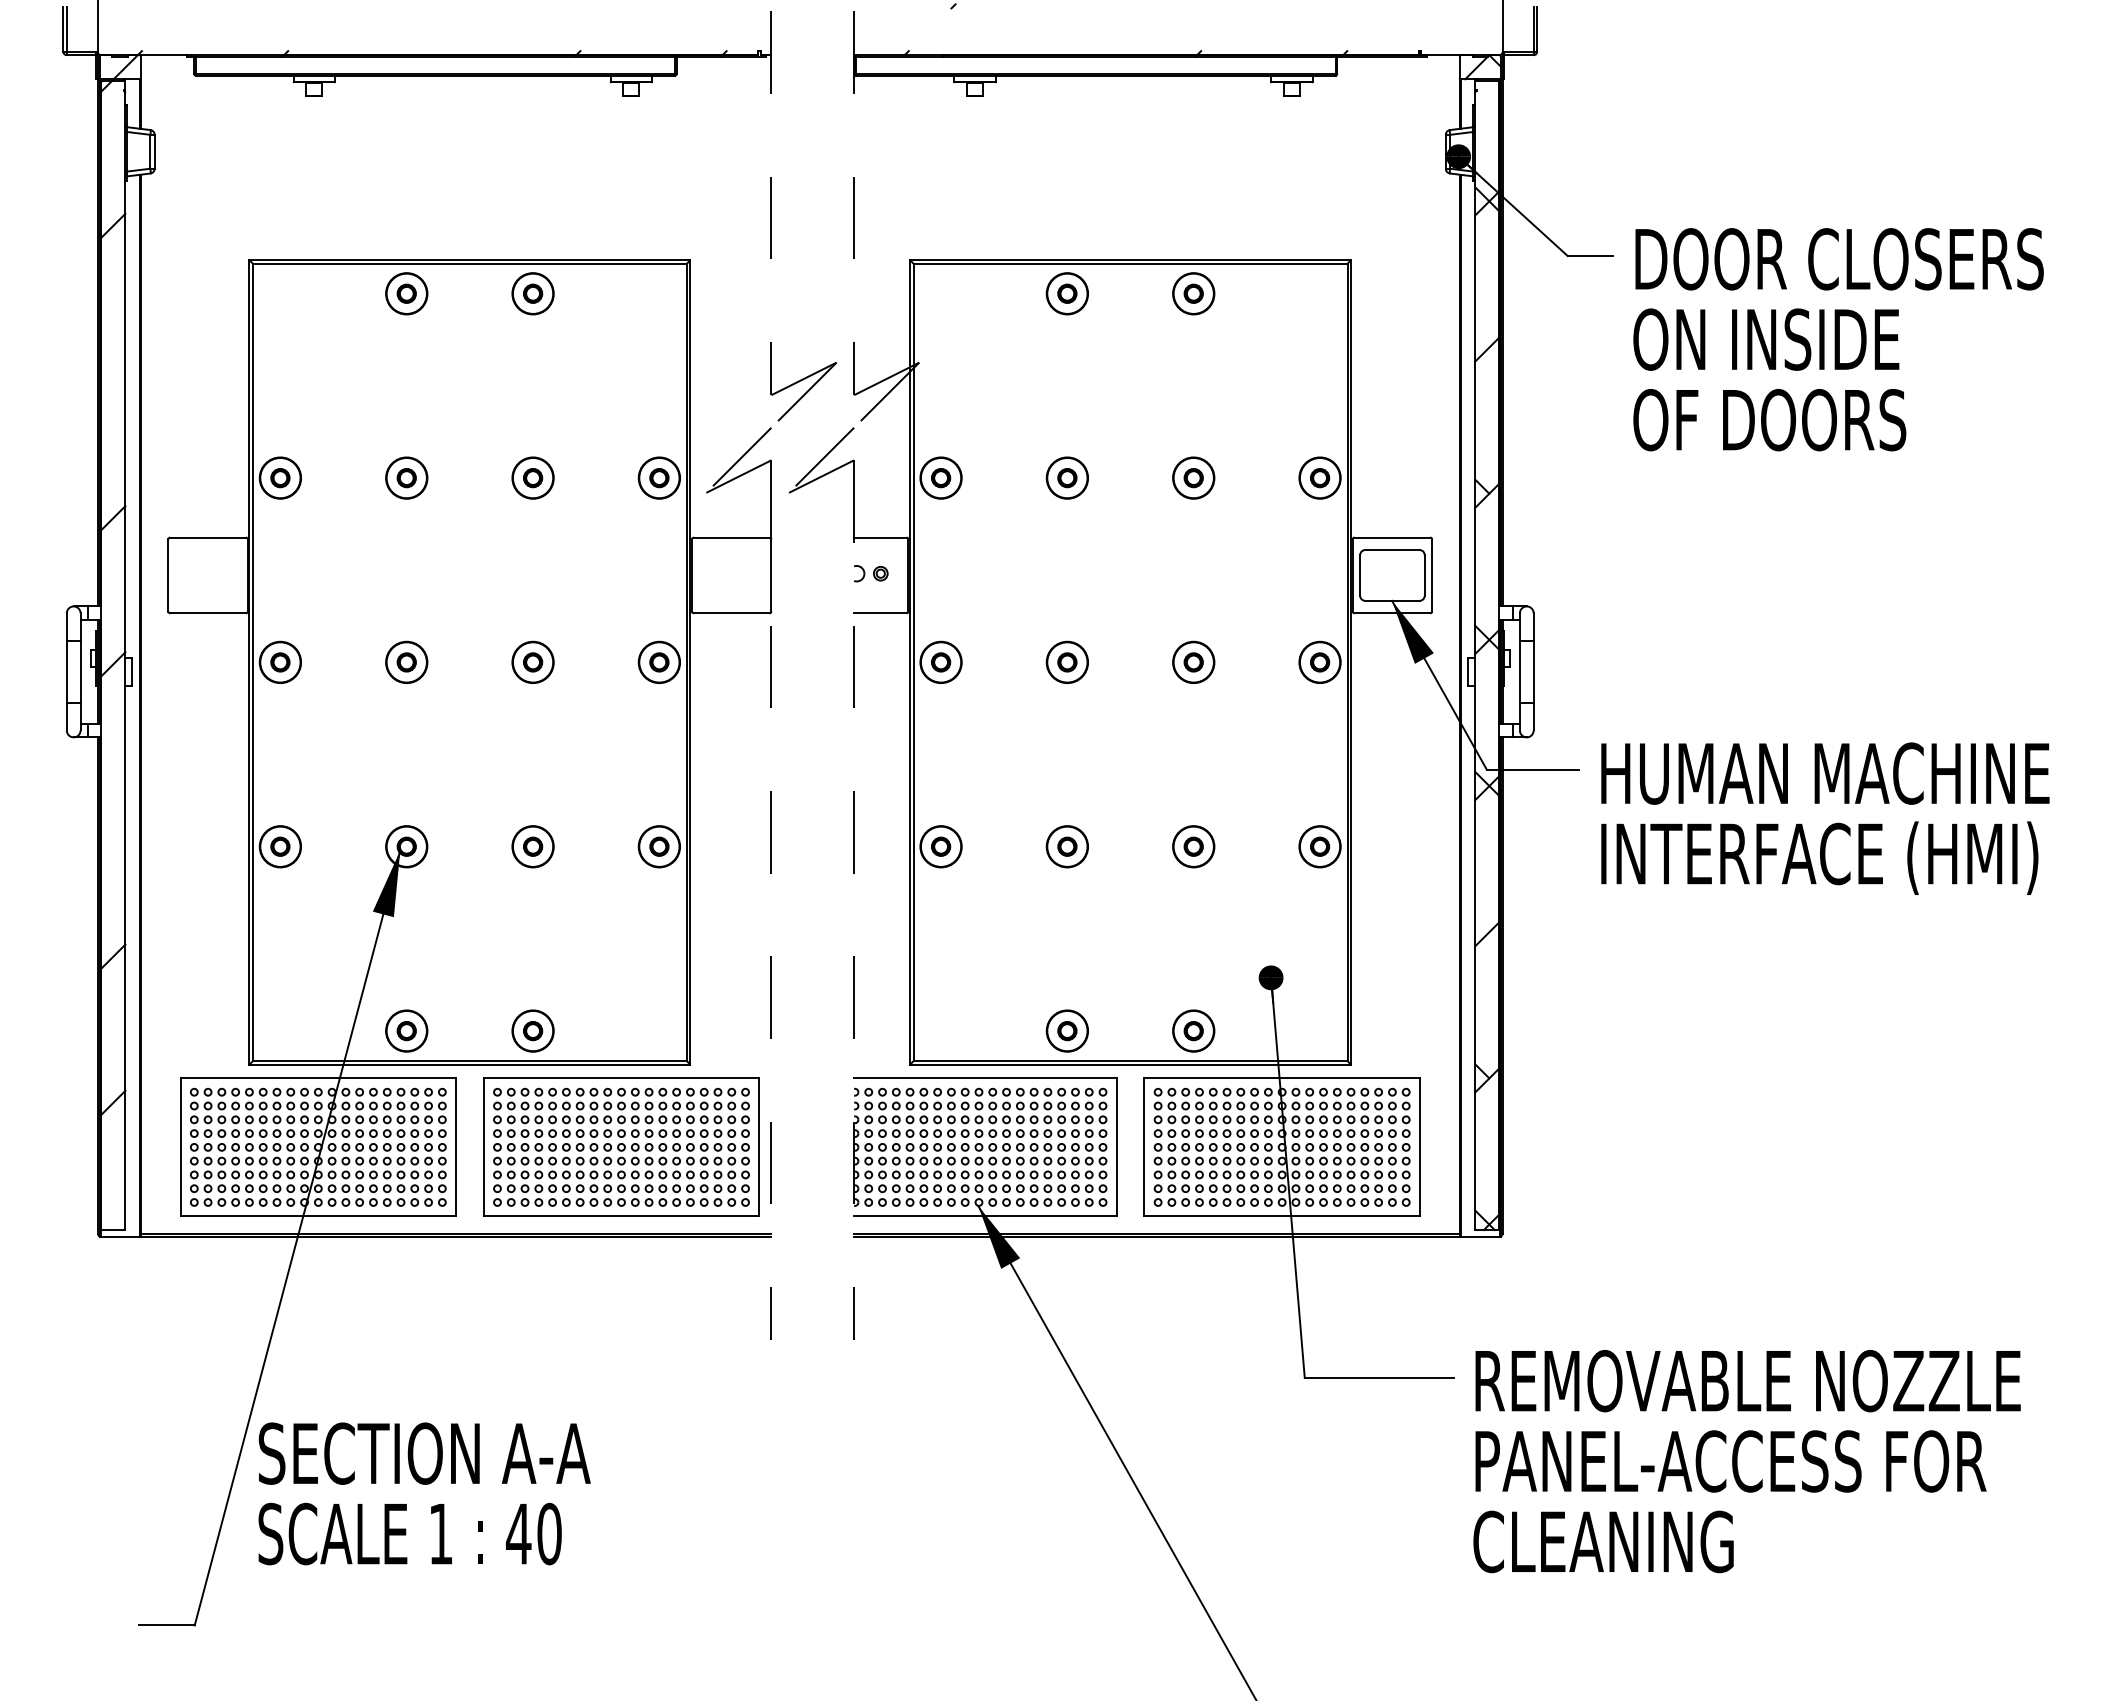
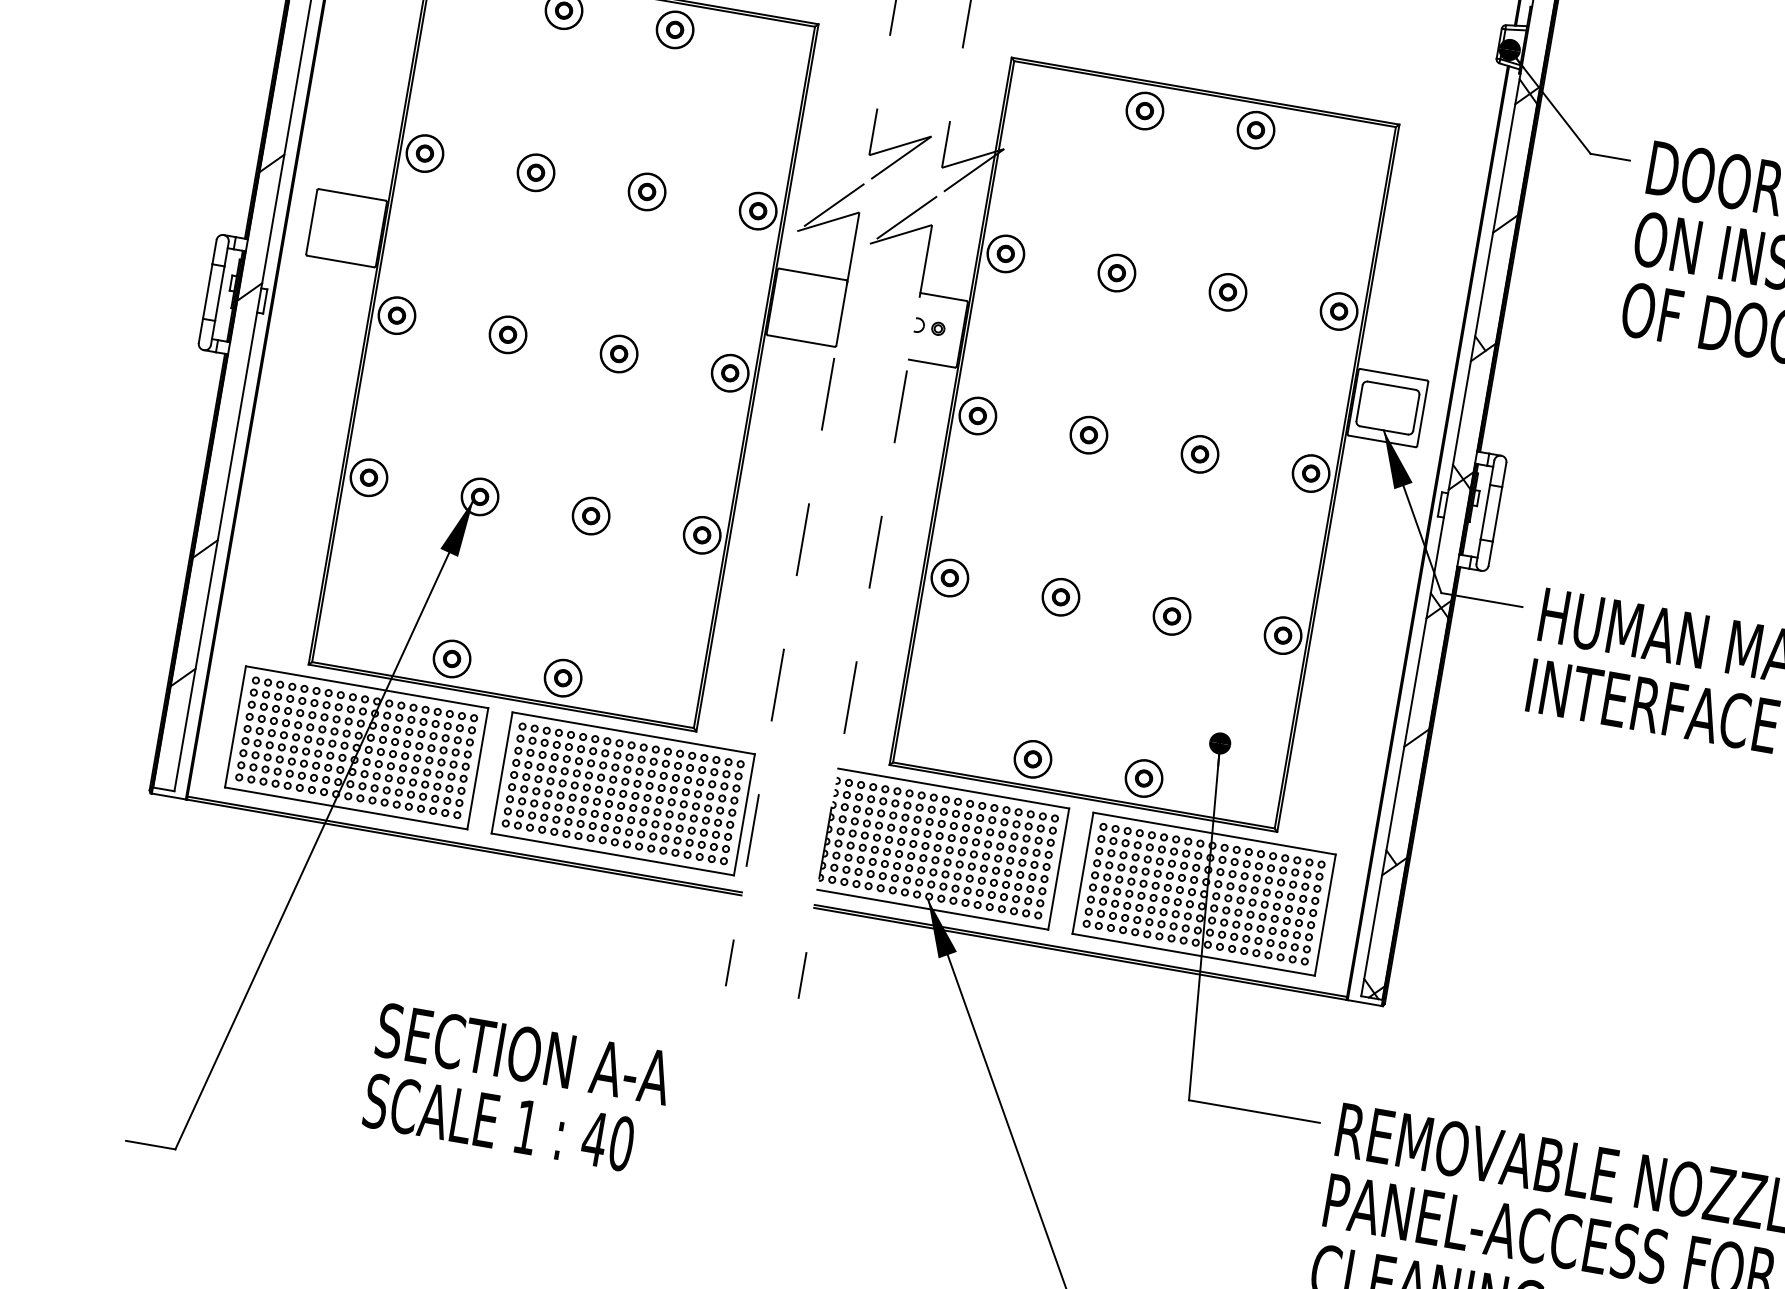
text: (424, 1493) -> (517, 1089), moved

